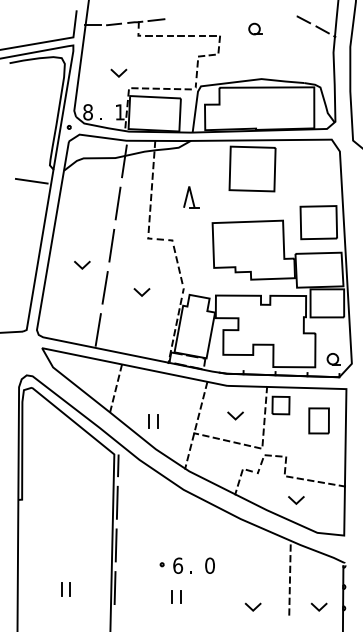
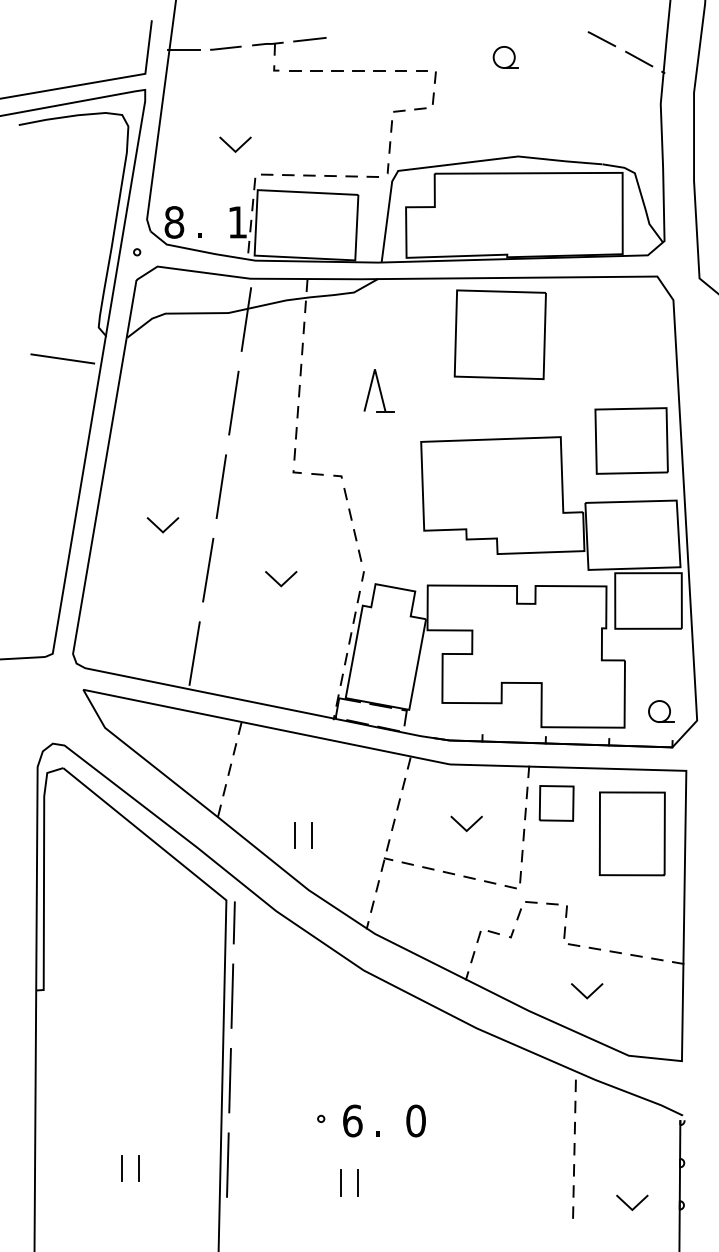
part: (318, 420) -> (630, 833), size x1.67
line: (251, 607) -> (498, 1203), removed

